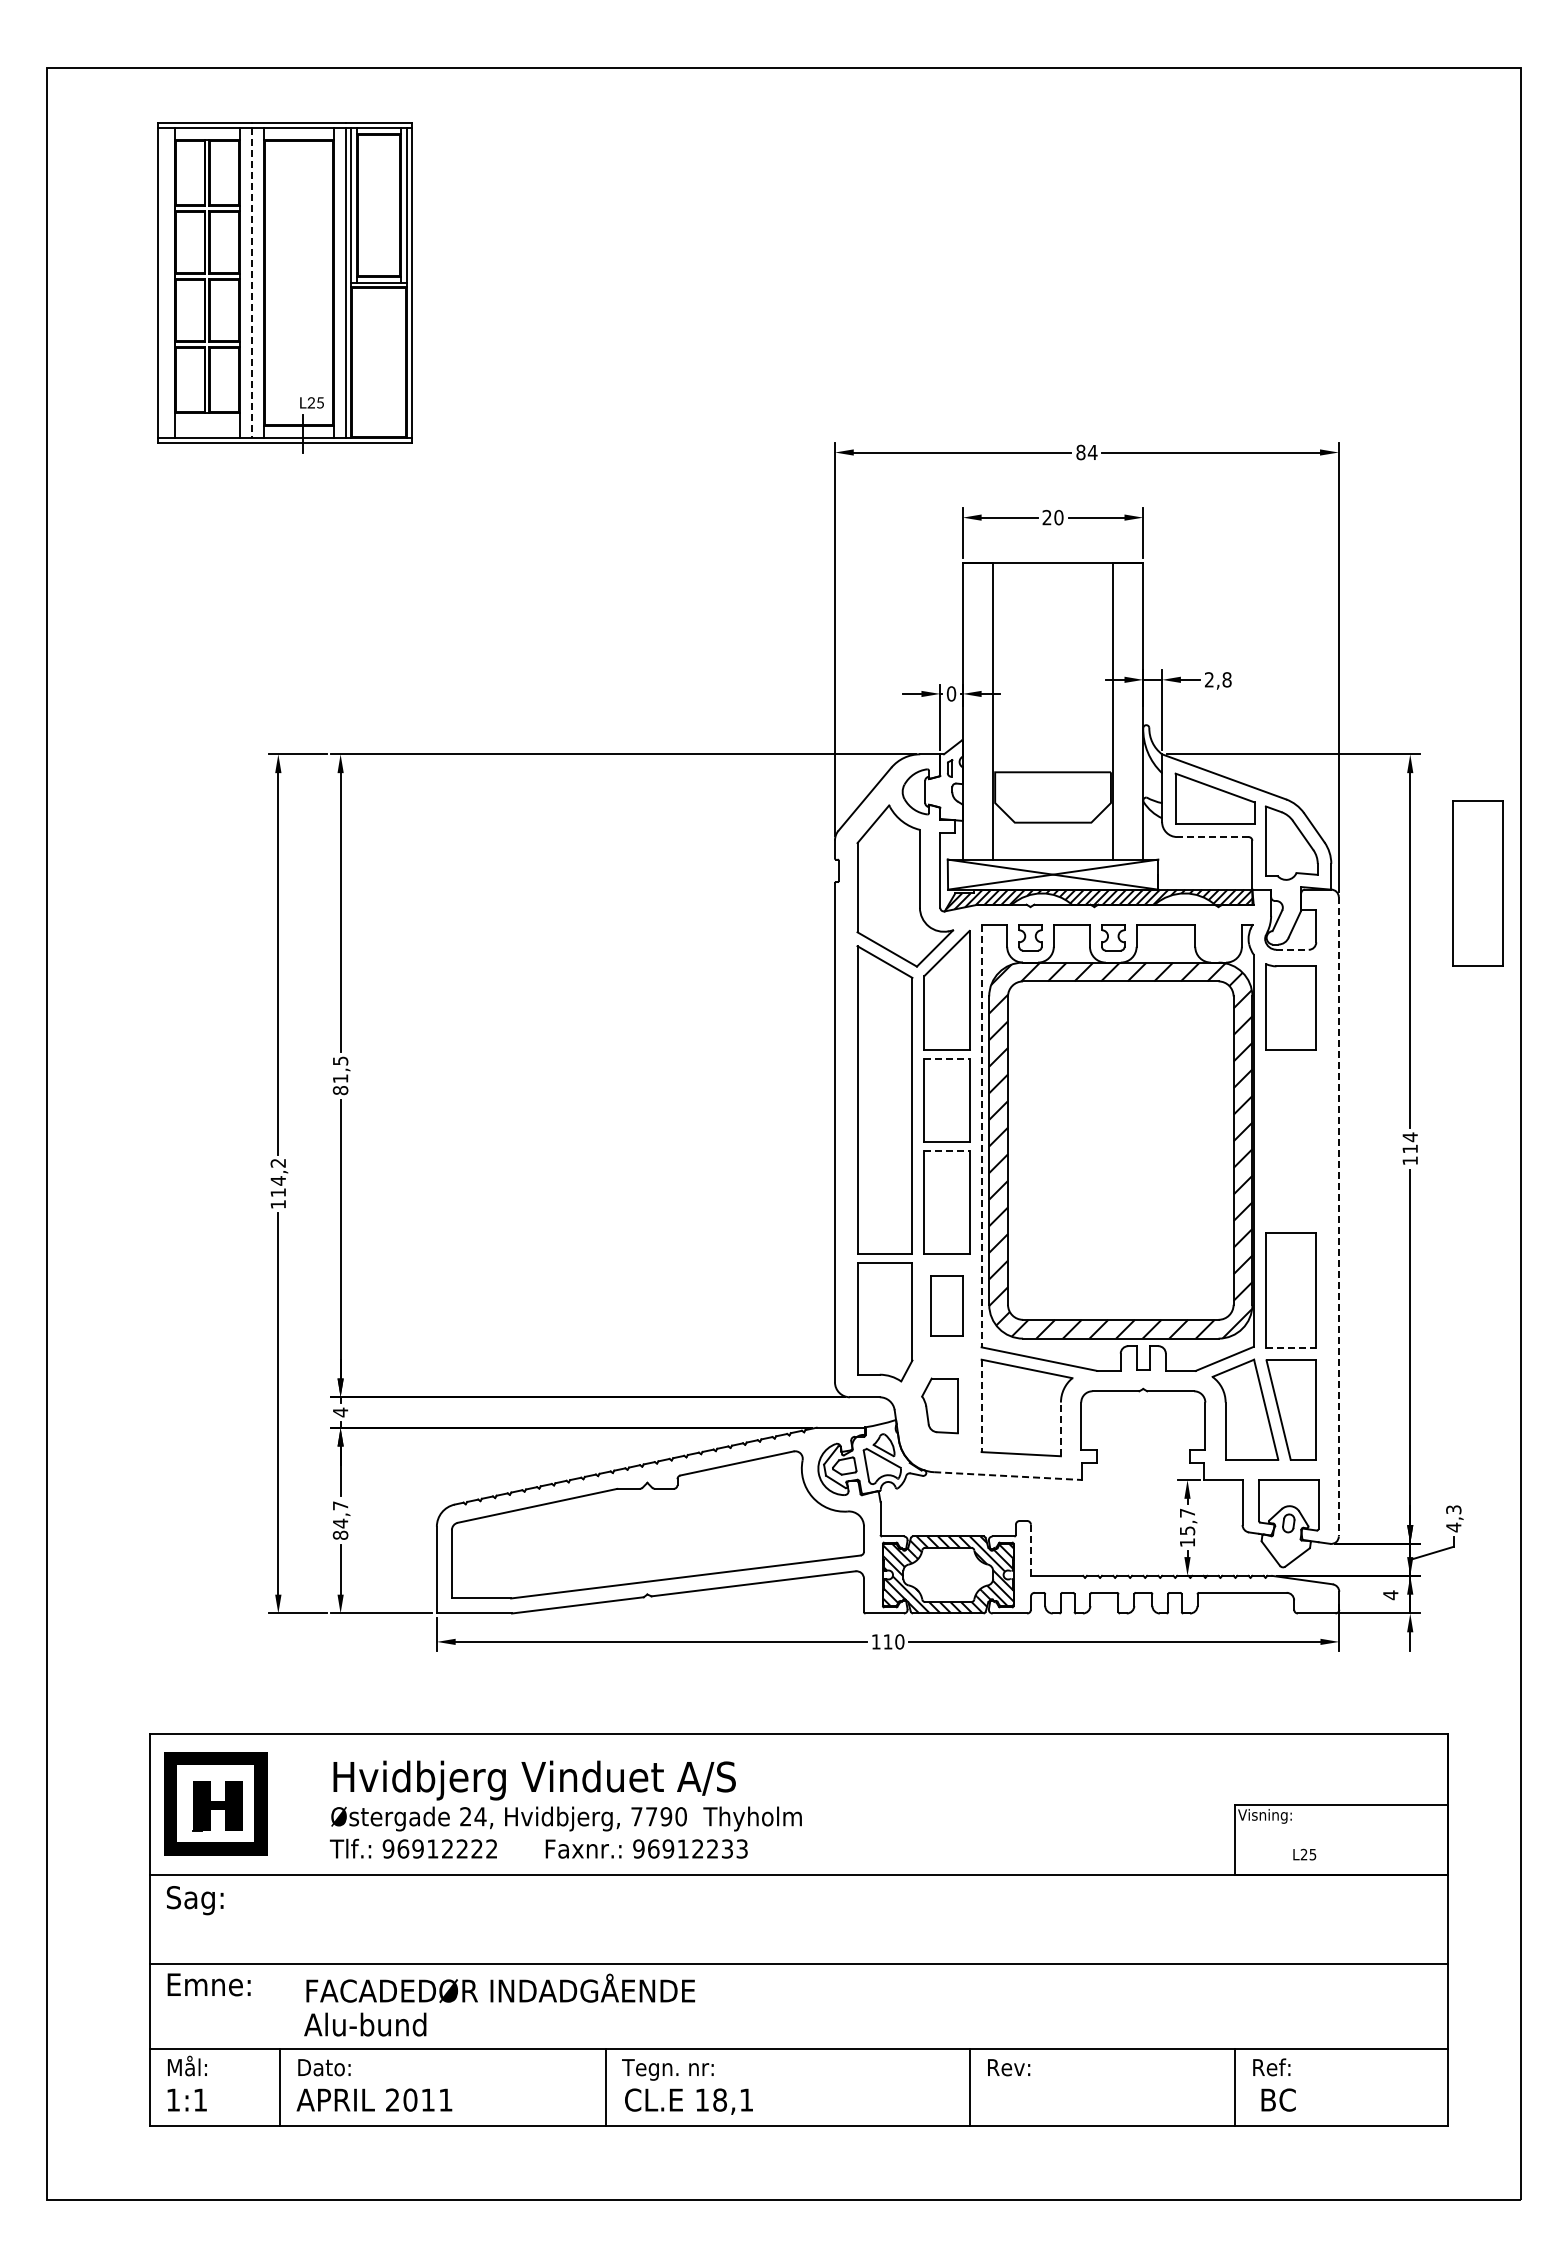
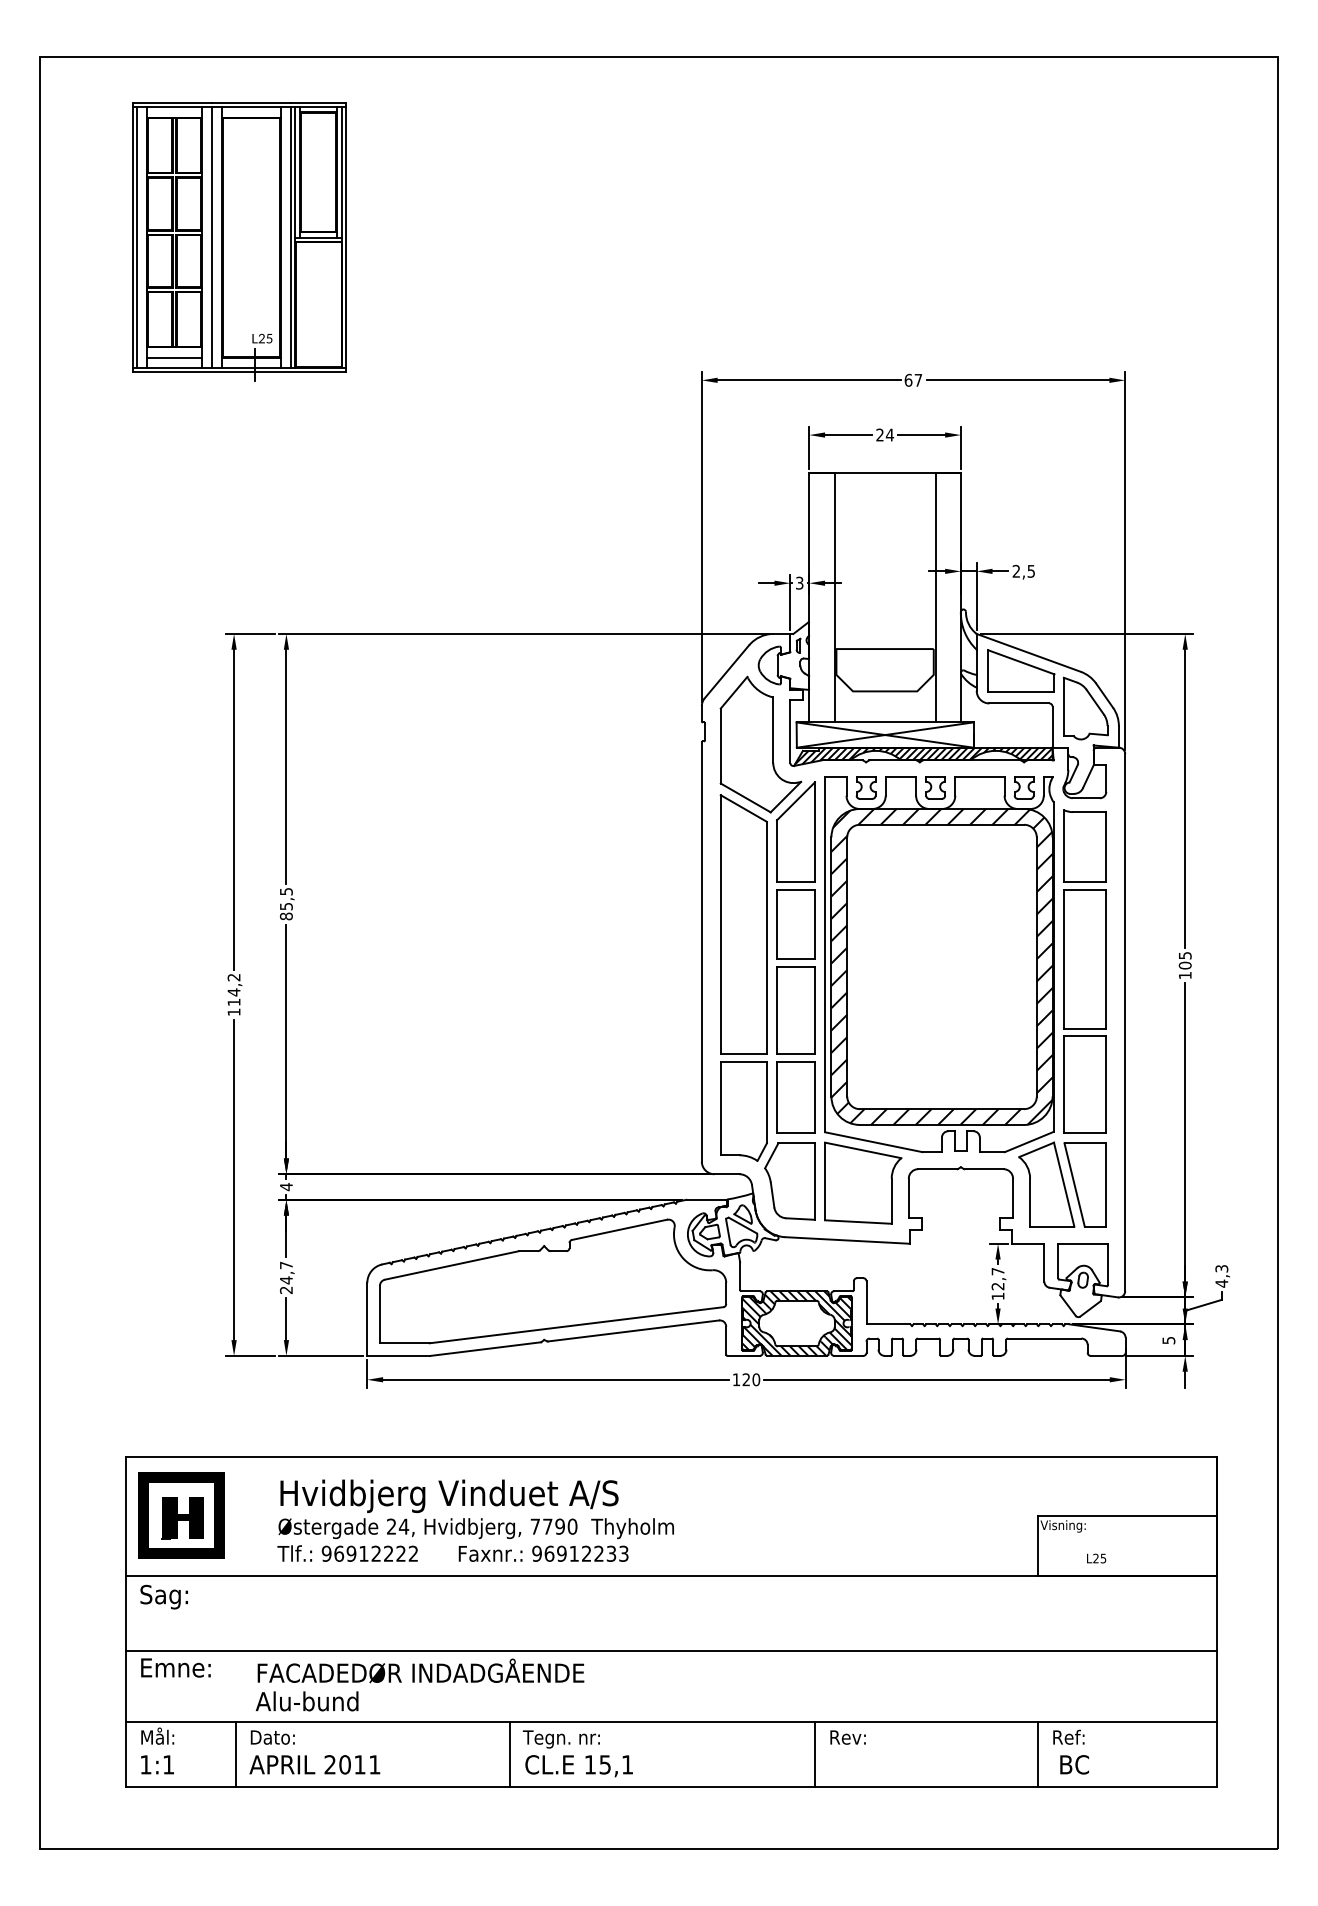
line: (162, 282) -> (136, 237), added
line: (252, 283) -> (212, 238), dashed -> solid
line: (206, 425) -> (173, 357), added
text: (1086, 452) -> (913, 380), 84 -> 67
text: (1058, 517) -> (889, 434), 20 -> 24
text: (1226, 679) -> (1030, 571), 2,8 -> 2,5
text: (951, 693) -> (799, 582), 0 -> 3
line: (1212, 837) -> (1019, 703), dashed -> solid
part: (1477, 883) -> (1084, 959), moved
part: (1218, 937) -> (1024, 787), added
line: (1293, 949) -> (1087, 797), dashed -> solid
line: (947, 1058) -> (796, 889), dashed -> solid
text: (340, 1078) -> (286, 906), 81,5 -> 85,5
line: (981, 1136) -> (824, 955), dashed -> solid
text: (1409, 1142) -> (1184, 960), 114 -> 105
line: (947, 1150) -> (796, 966), dashed -> solid
line: (1338, 1216) -> (1124, 1022), dashed -> solid
part: (946, 1305) -> (795, 1097), size x1.43
line: (1291, 1348) -> (1085, 1133), dashed -> solid
part: (939, 1405) -> (789, 1181), size x1.67
line: (981, 1406) -> (824, 1181), dashed -> solid
line: (1060, 1429) -> (891, 1201), dashed -> solid
line: (1008, 1476) -> (847, 1240), dashed -> solid
text: (1187, 1530) -> (998, 1286), 15,7 -> 12,7
text: (340, 1534) -> (286, 1289), 84,7 -> 24,7
line: (1030, 1550) -> (866, 1302), dashed -> solid
text: (1390, 1595) -> (1168, 1340), 4 -> 5
text: (887, 1641) -> (745, 1379), 110 -> 120
text: (719, 2099) -> (604, 1764), 18,1 -> 15,1

